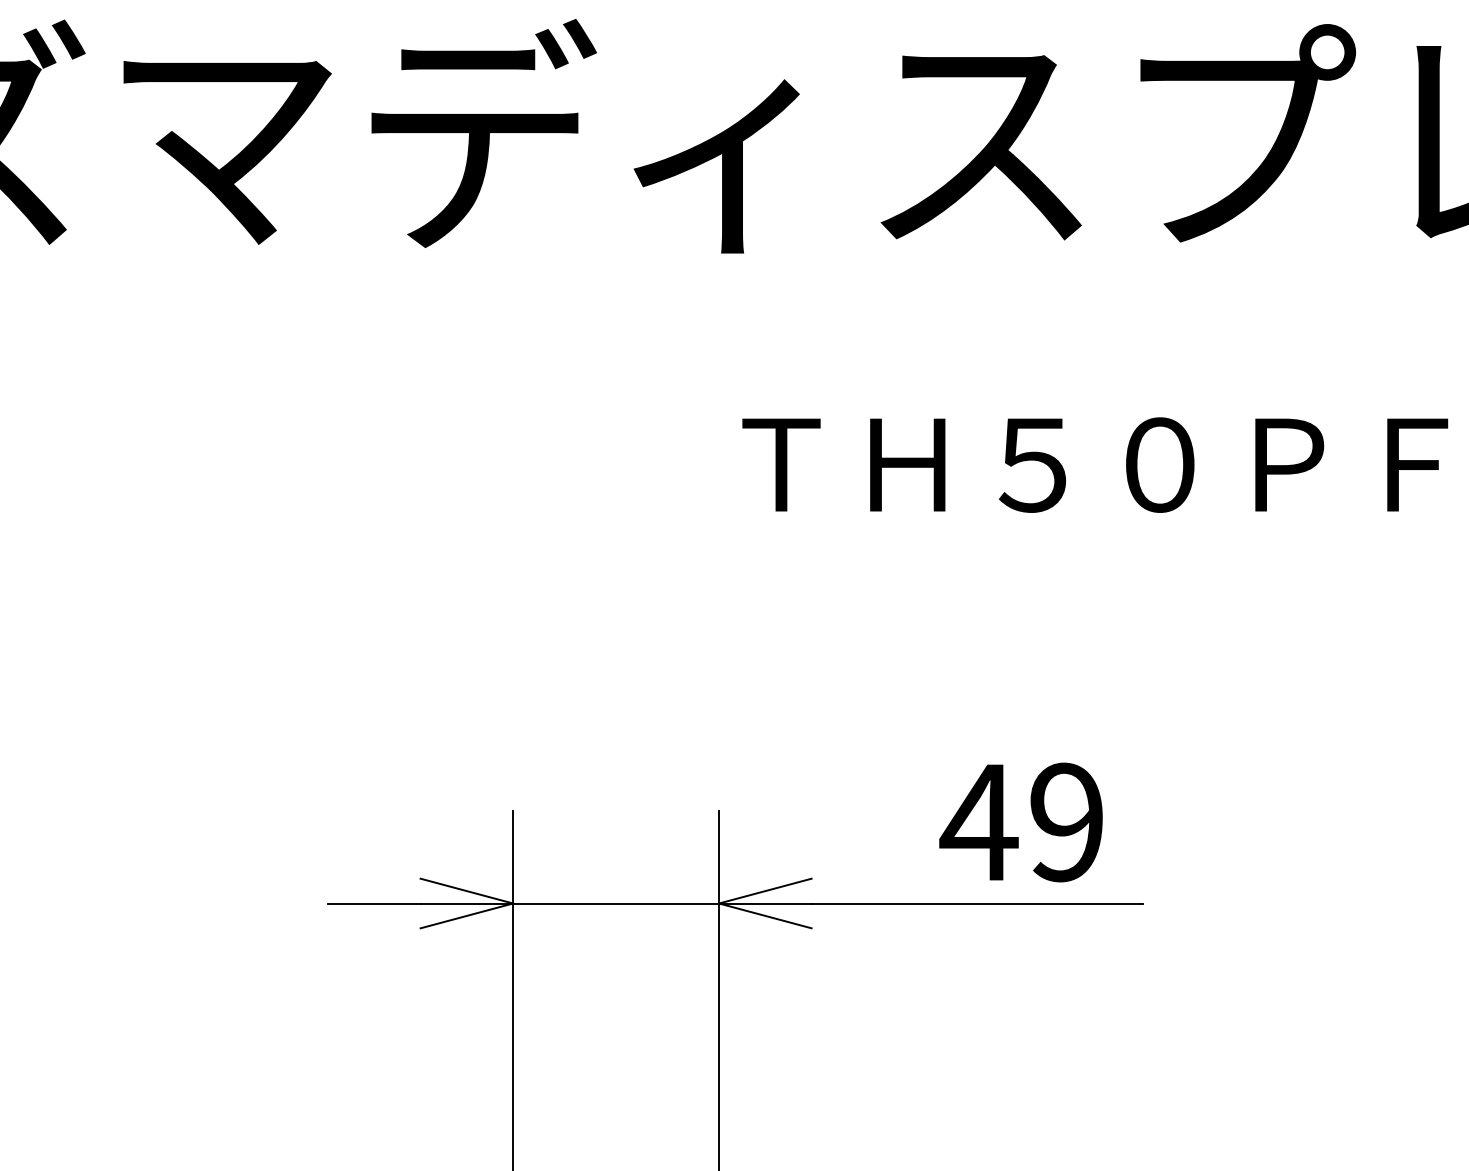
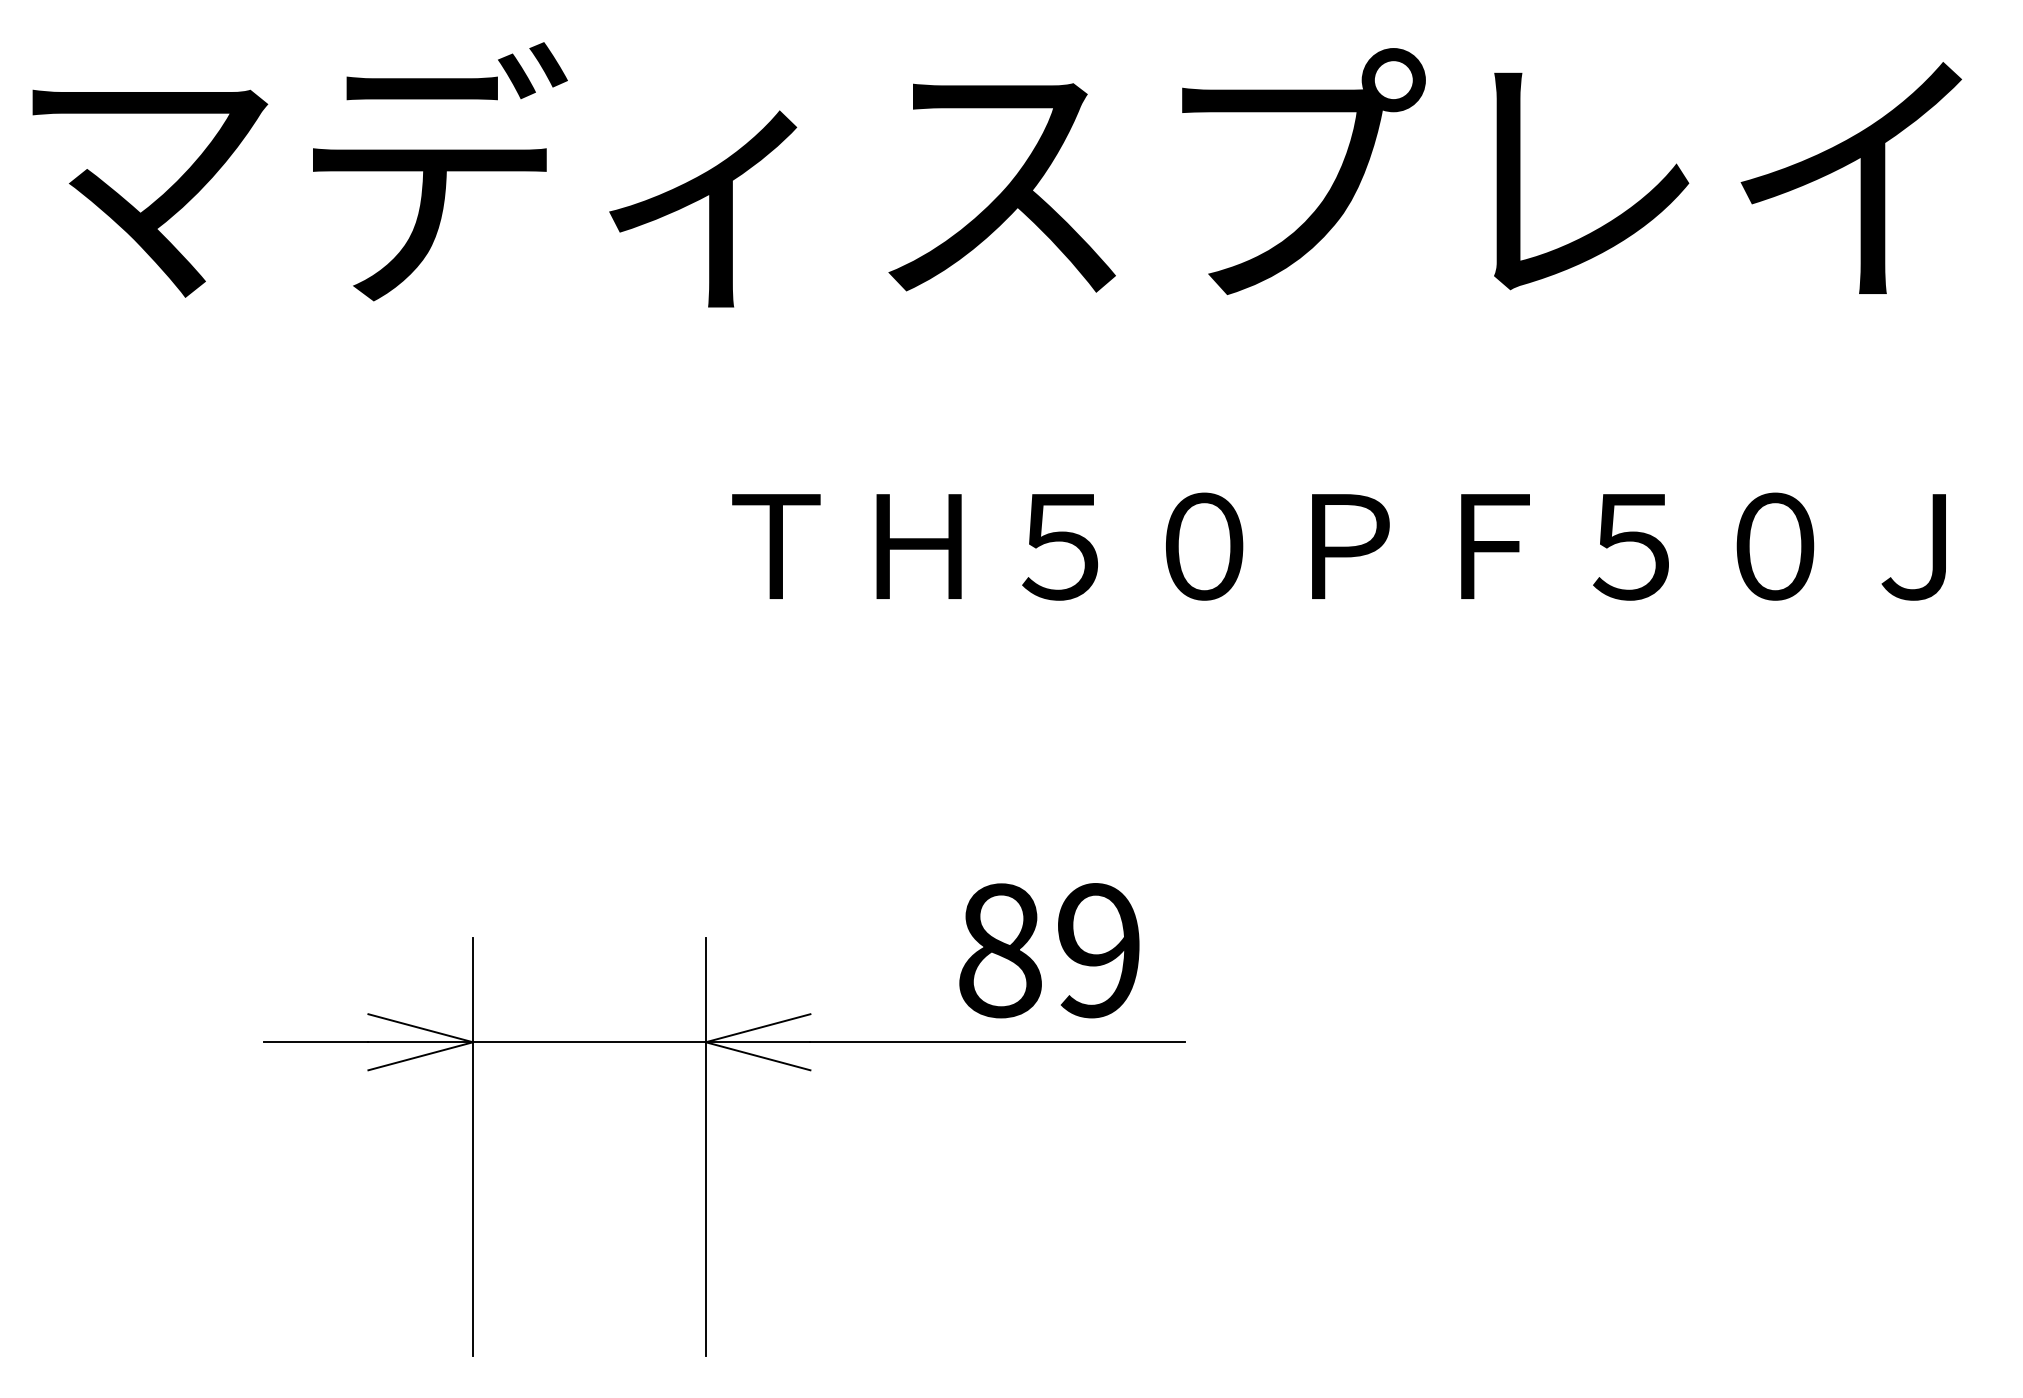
text: (978, 822) -> (999, 950), 49 -> 89

